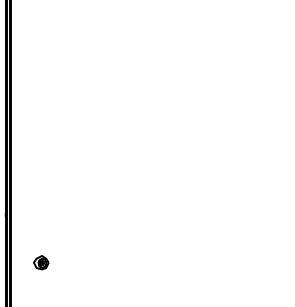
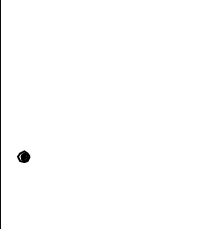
part: (41, 262) -> (23, 156), moved

